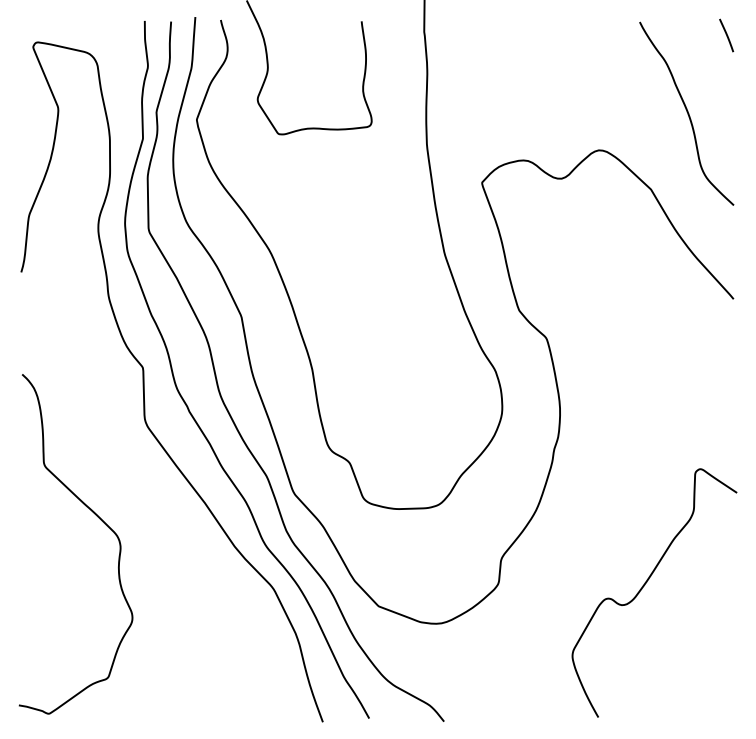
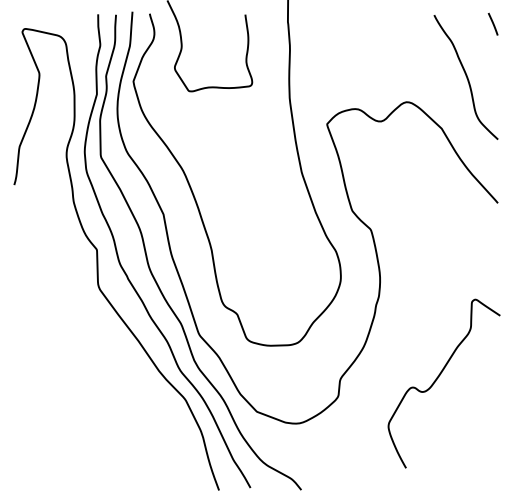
curve: (99, 520) -> (67, 353), removed
curve: (646, 585) -> (438, 378), moved

